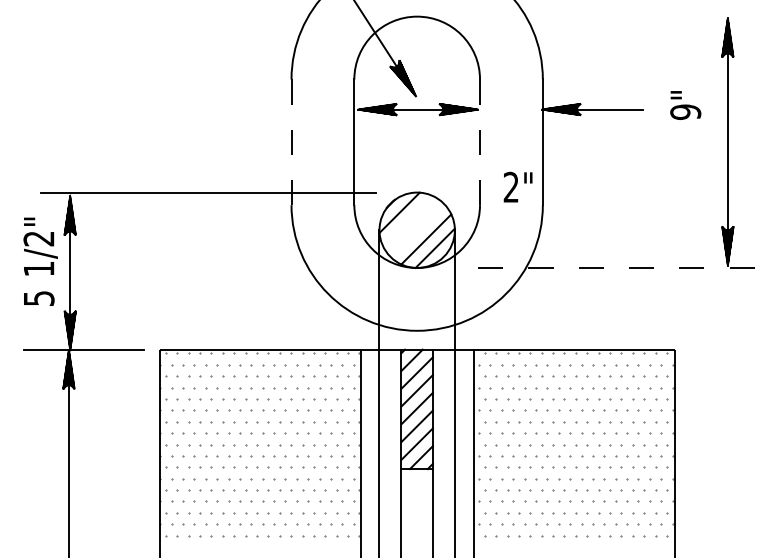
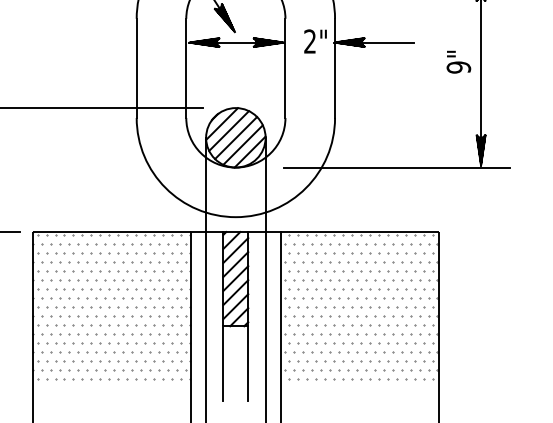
text: (685, 105) -> (458, 62), moved
line: (291, 142) -> (136, 68), dashed -> solid
line: (480, 142) -> (285, 68), dashed -> solid
text: (517, 186) -> (315, 40), moved
line: (408, 221) -> (229, 130), added
line: (417, 230) -> (236, 138), added
line: (621, 267) -> (397, 167), dashed -> solid

